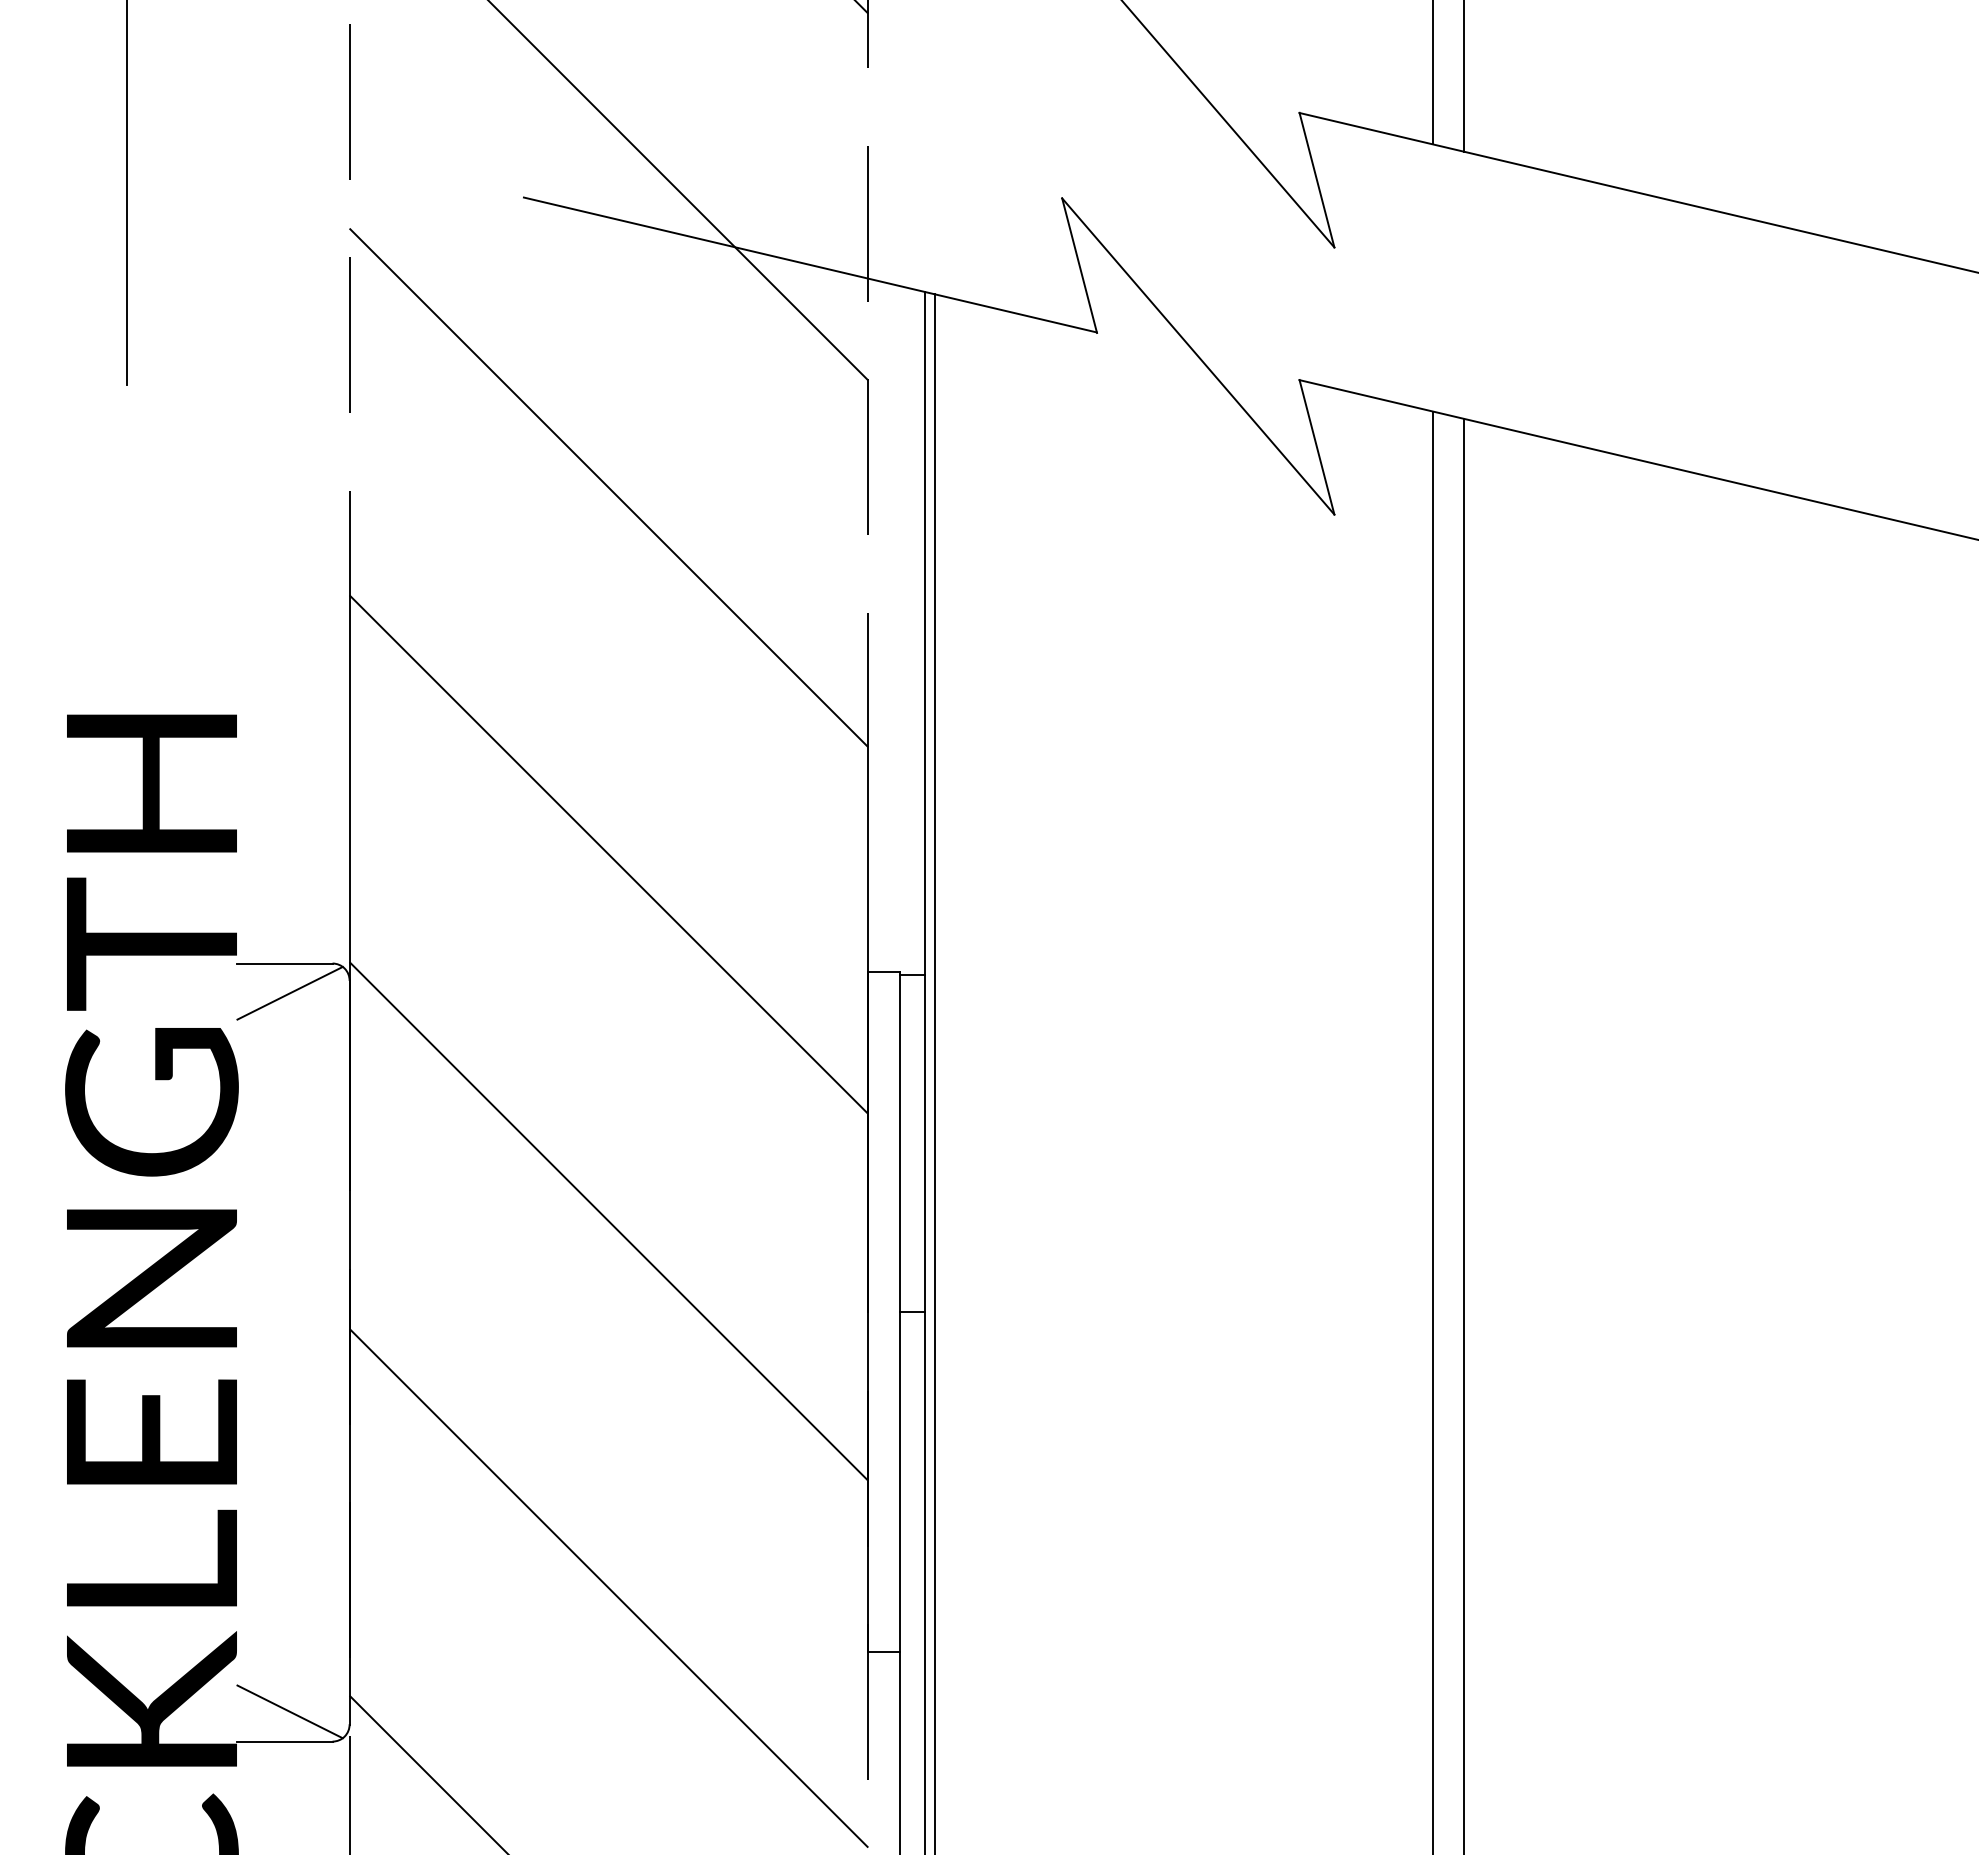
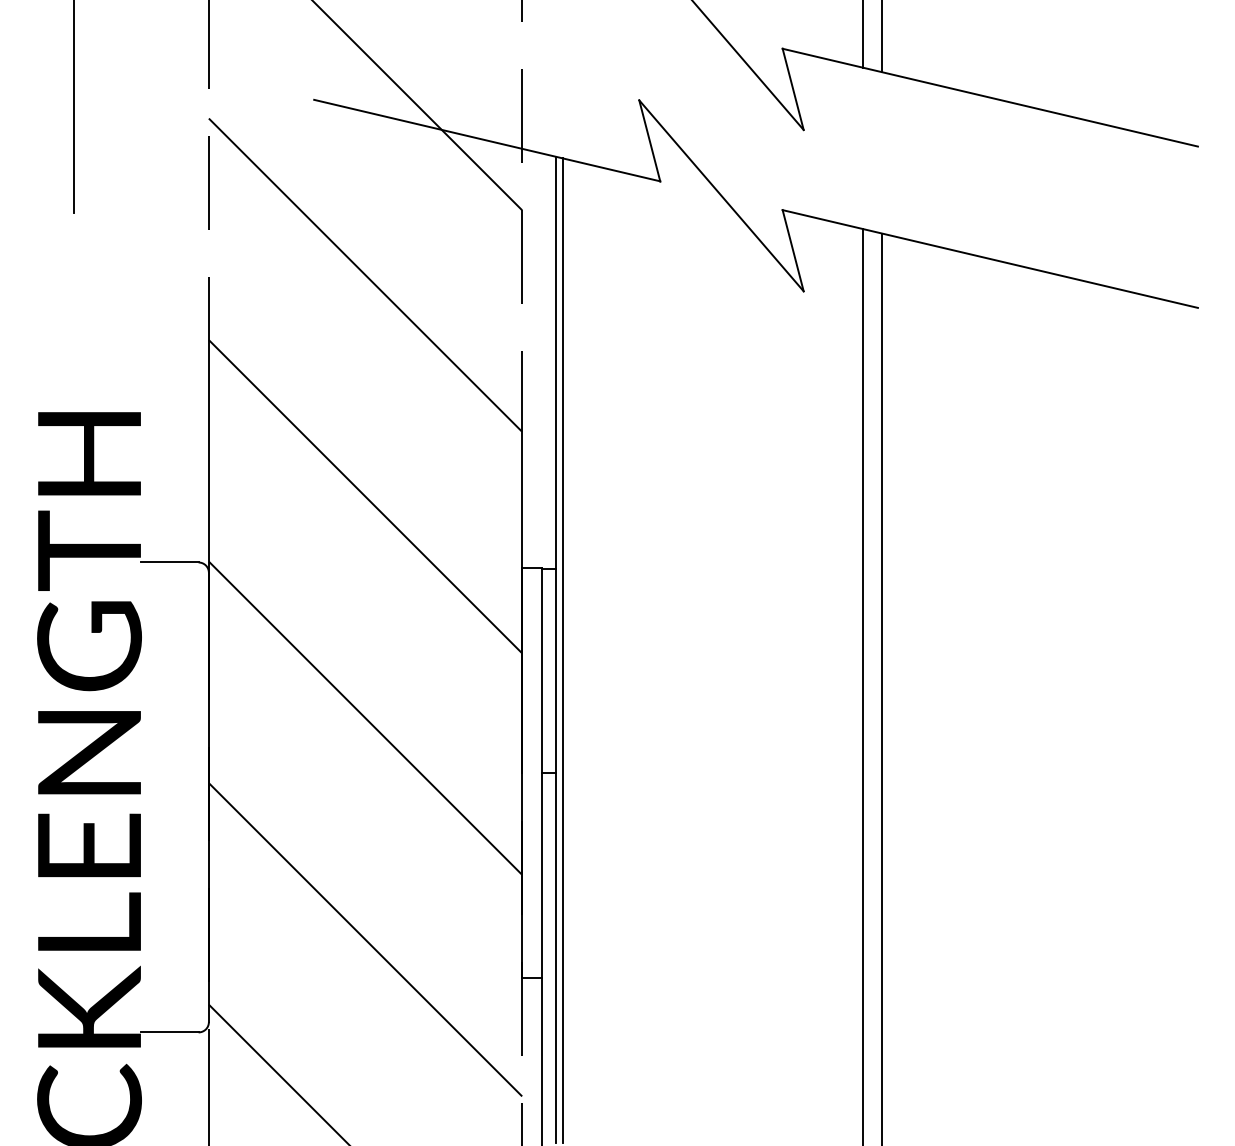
line: (289, 993) -> (172, 580), removed
line: (289, 1711) -> (172, 1014), removed

